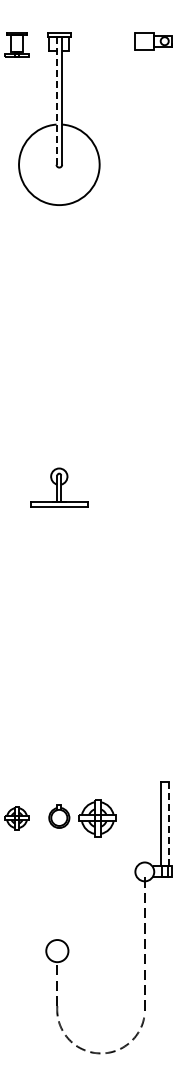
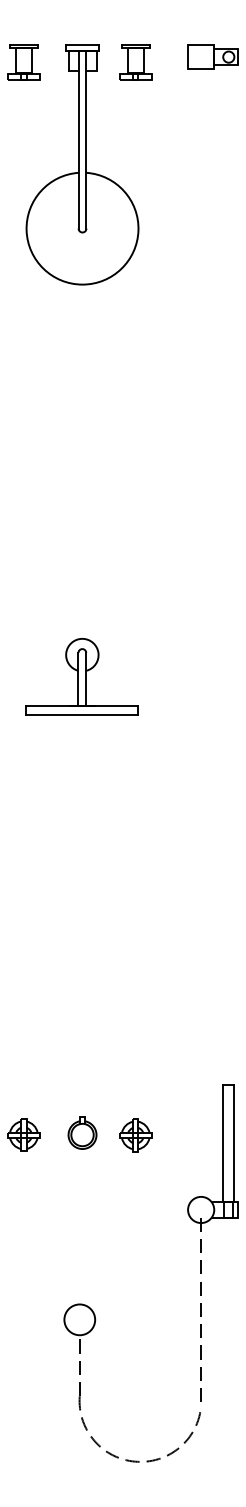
part: (97, 44) -> (135, 61), added
line: (56, 100) -> (78, 139), dashed -> solid
part: (59, 487) -> (82, 676), size x1.43
part: (97, 818) -> (135, 1135), size x0.62
line: (168, 824) -> (234, 1144), dashed -> solid

